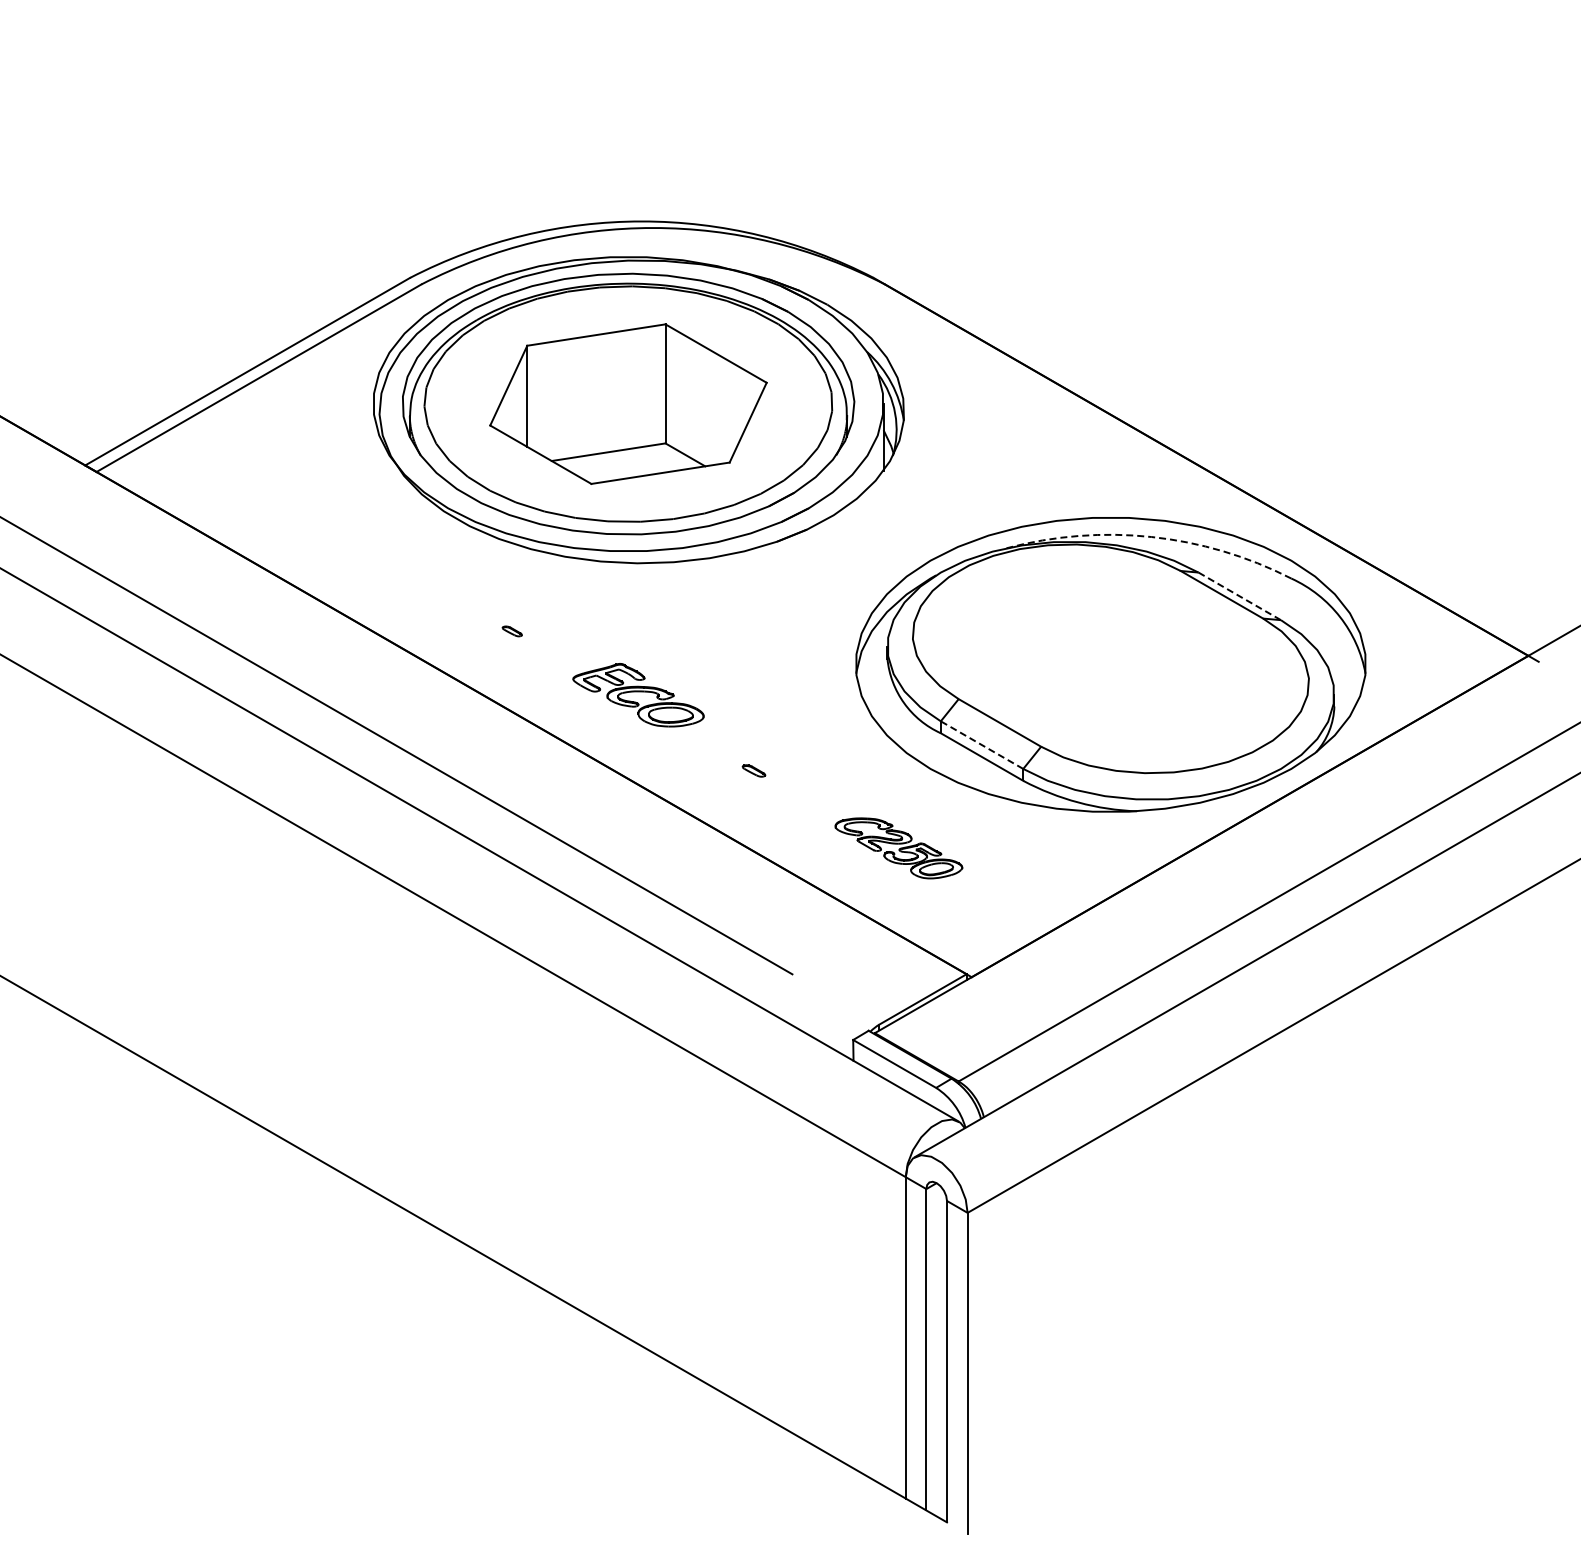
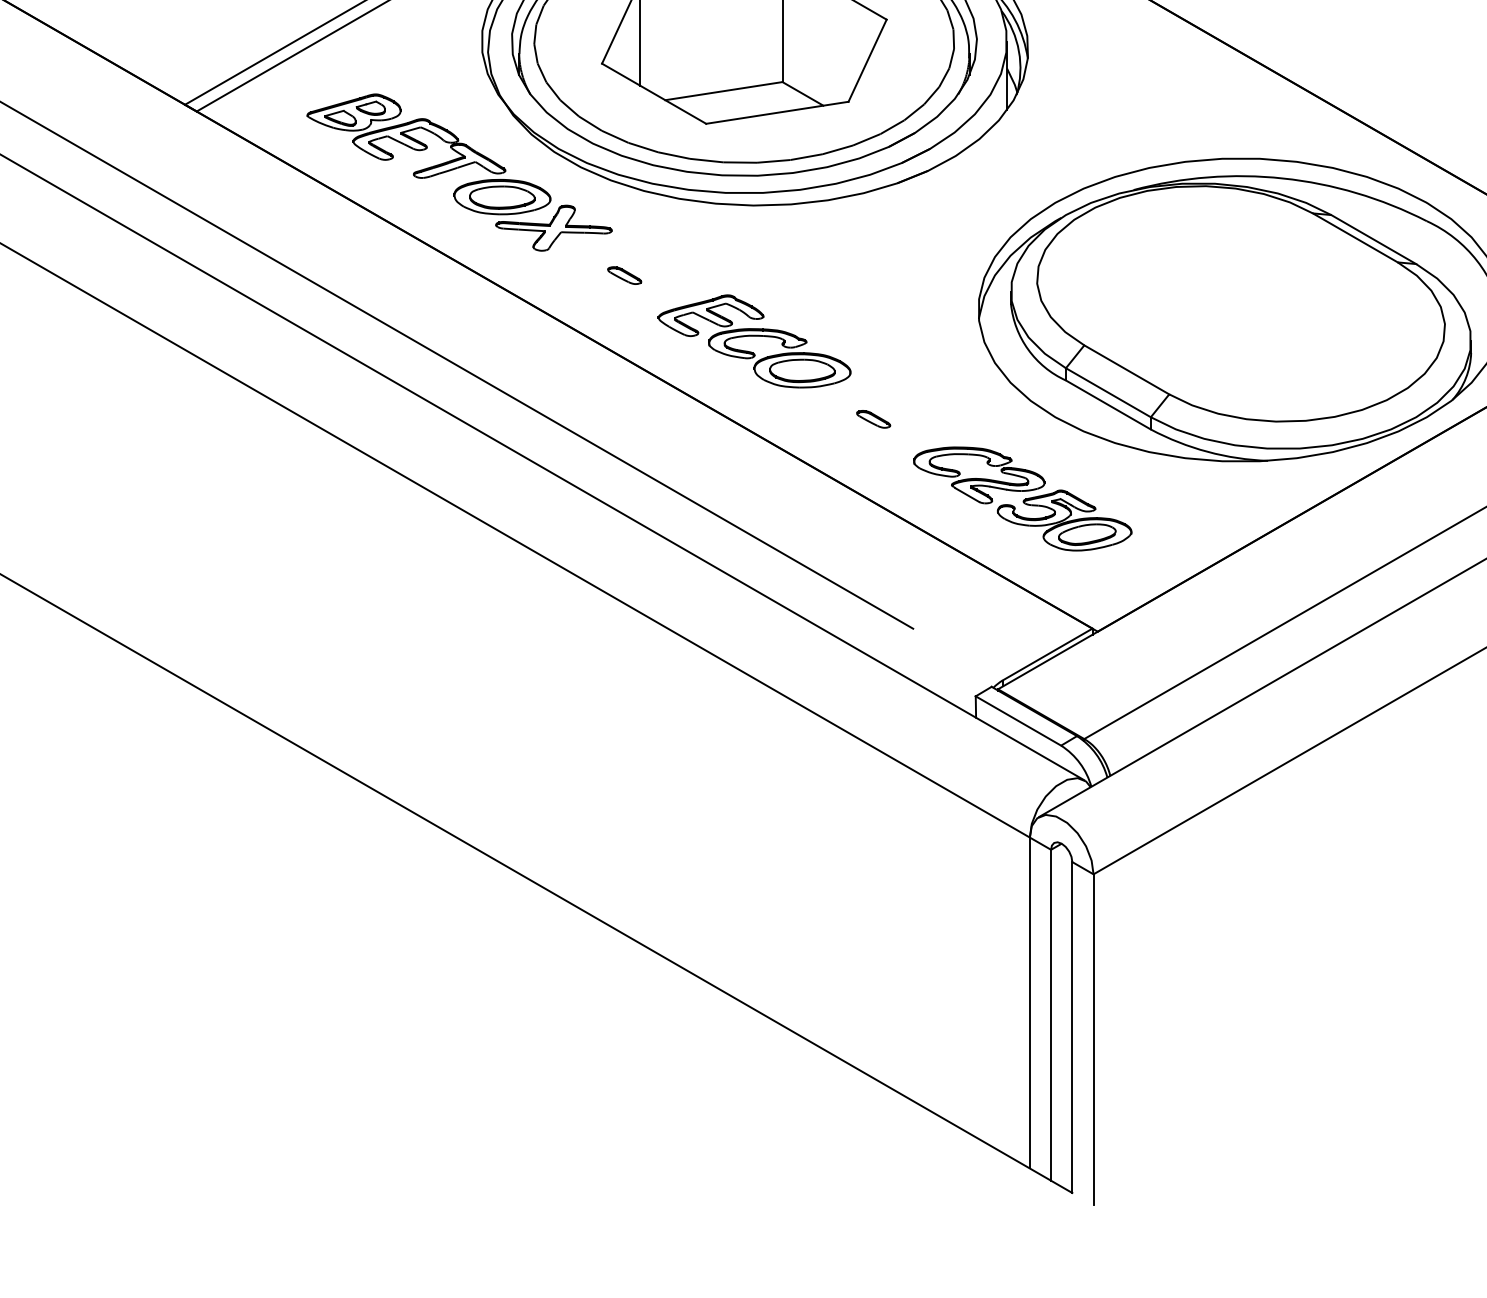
part: (351, 531) -> (459, 172), added
arc: (1151, 537) -> (1282, 178), dashed -> solid
line: (1239, 596) -> (1373, 239), dashed -> solid
part: (512, 631) -> (624, 275), size x1.67
part: (638, 694) -> (754, 340), size x1.43
line: (982, 745) -> (1108, 393), dashed -> solid
part: (753, 770) -> (873, 418), size x1.43
part: (898, 848) -> (1022, 499), size x1.67

